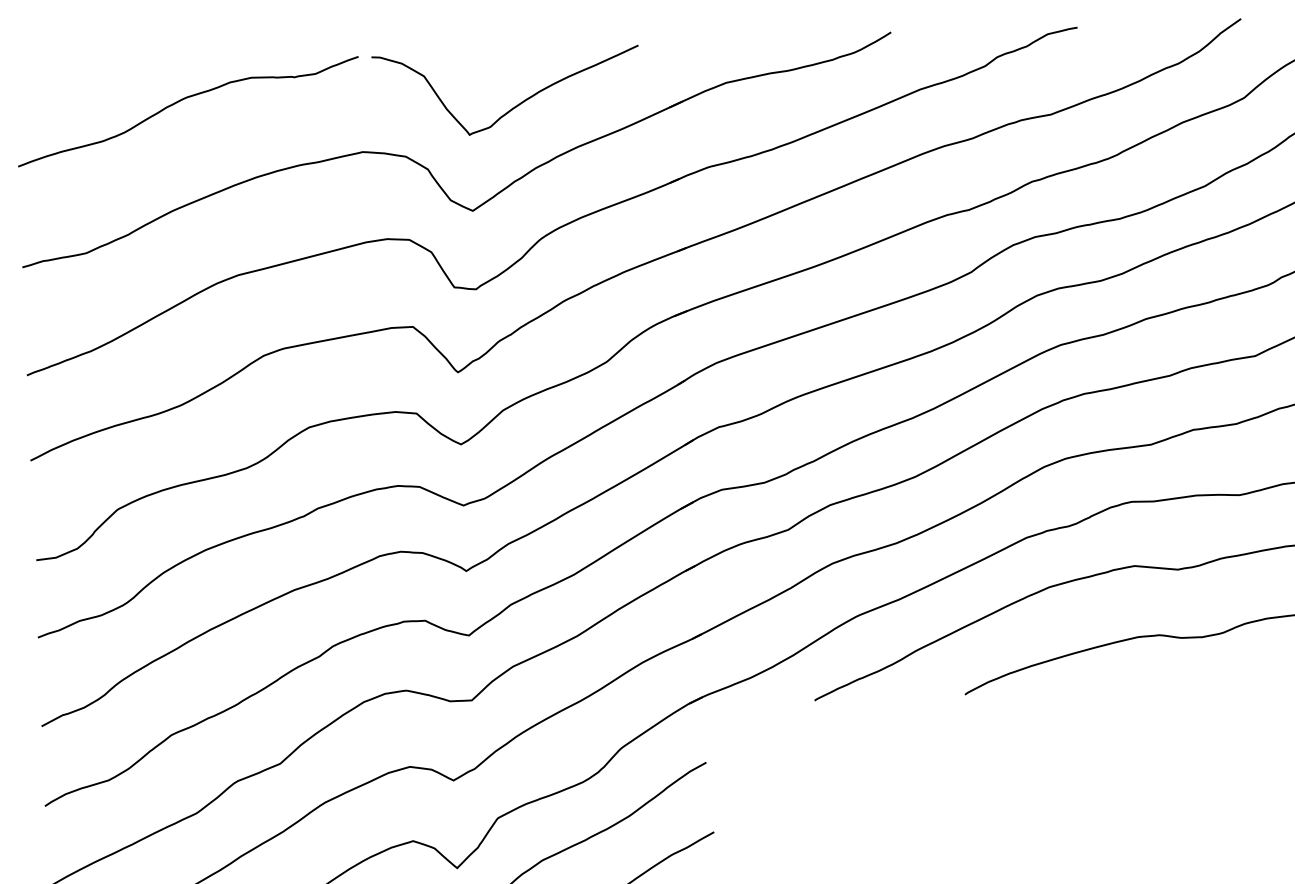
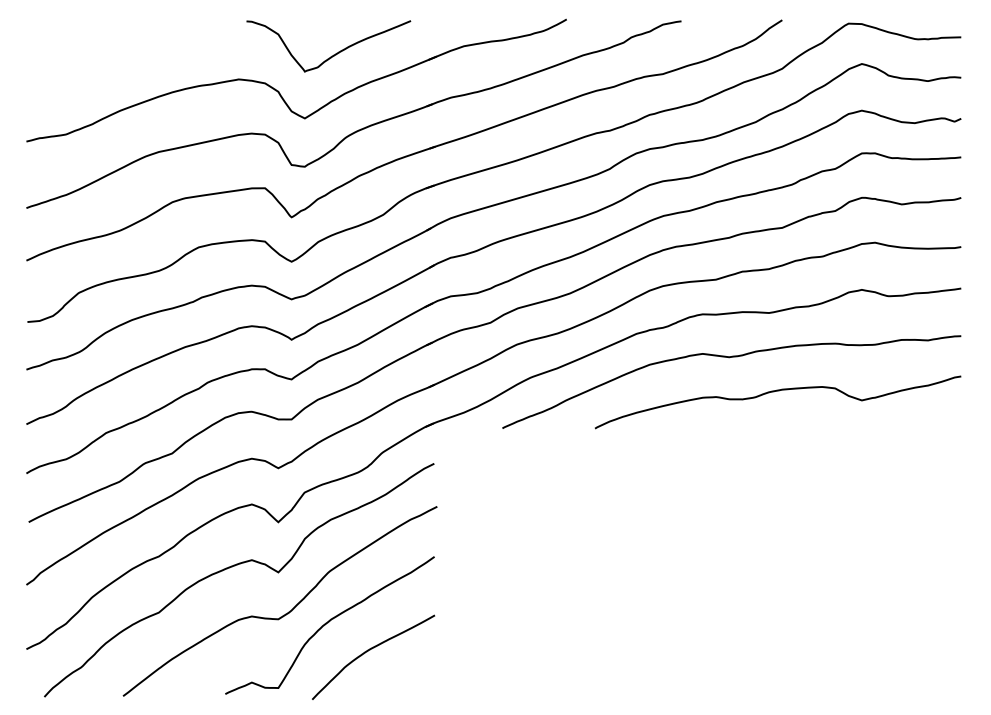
curve: (183, 101) -> (129, 43), removed

